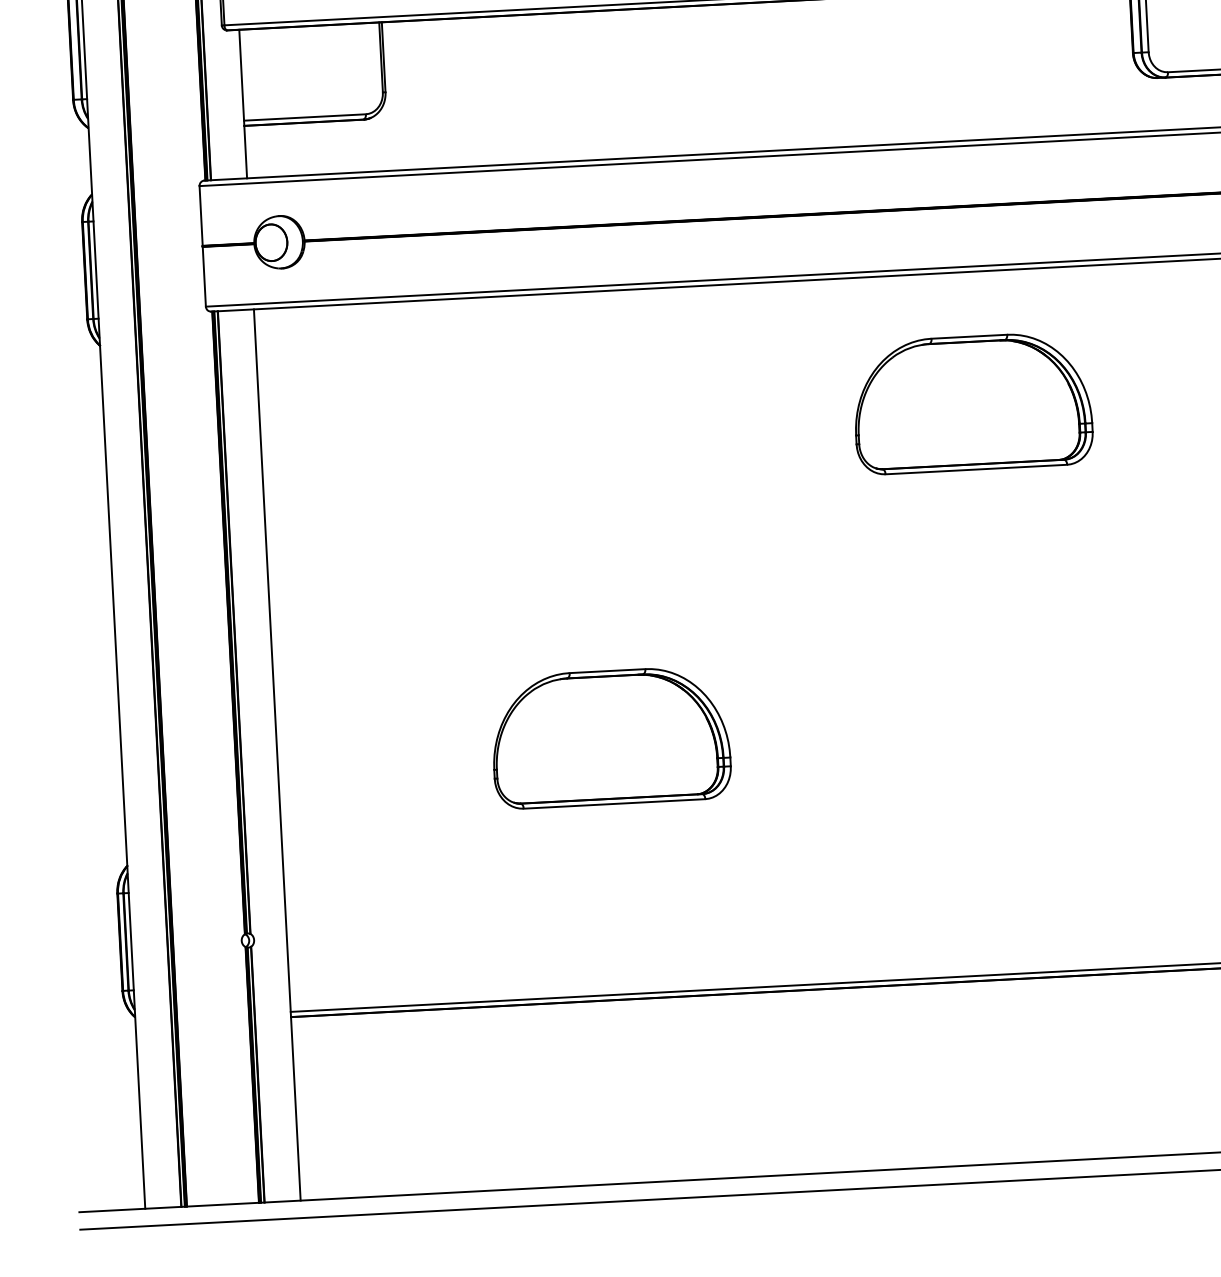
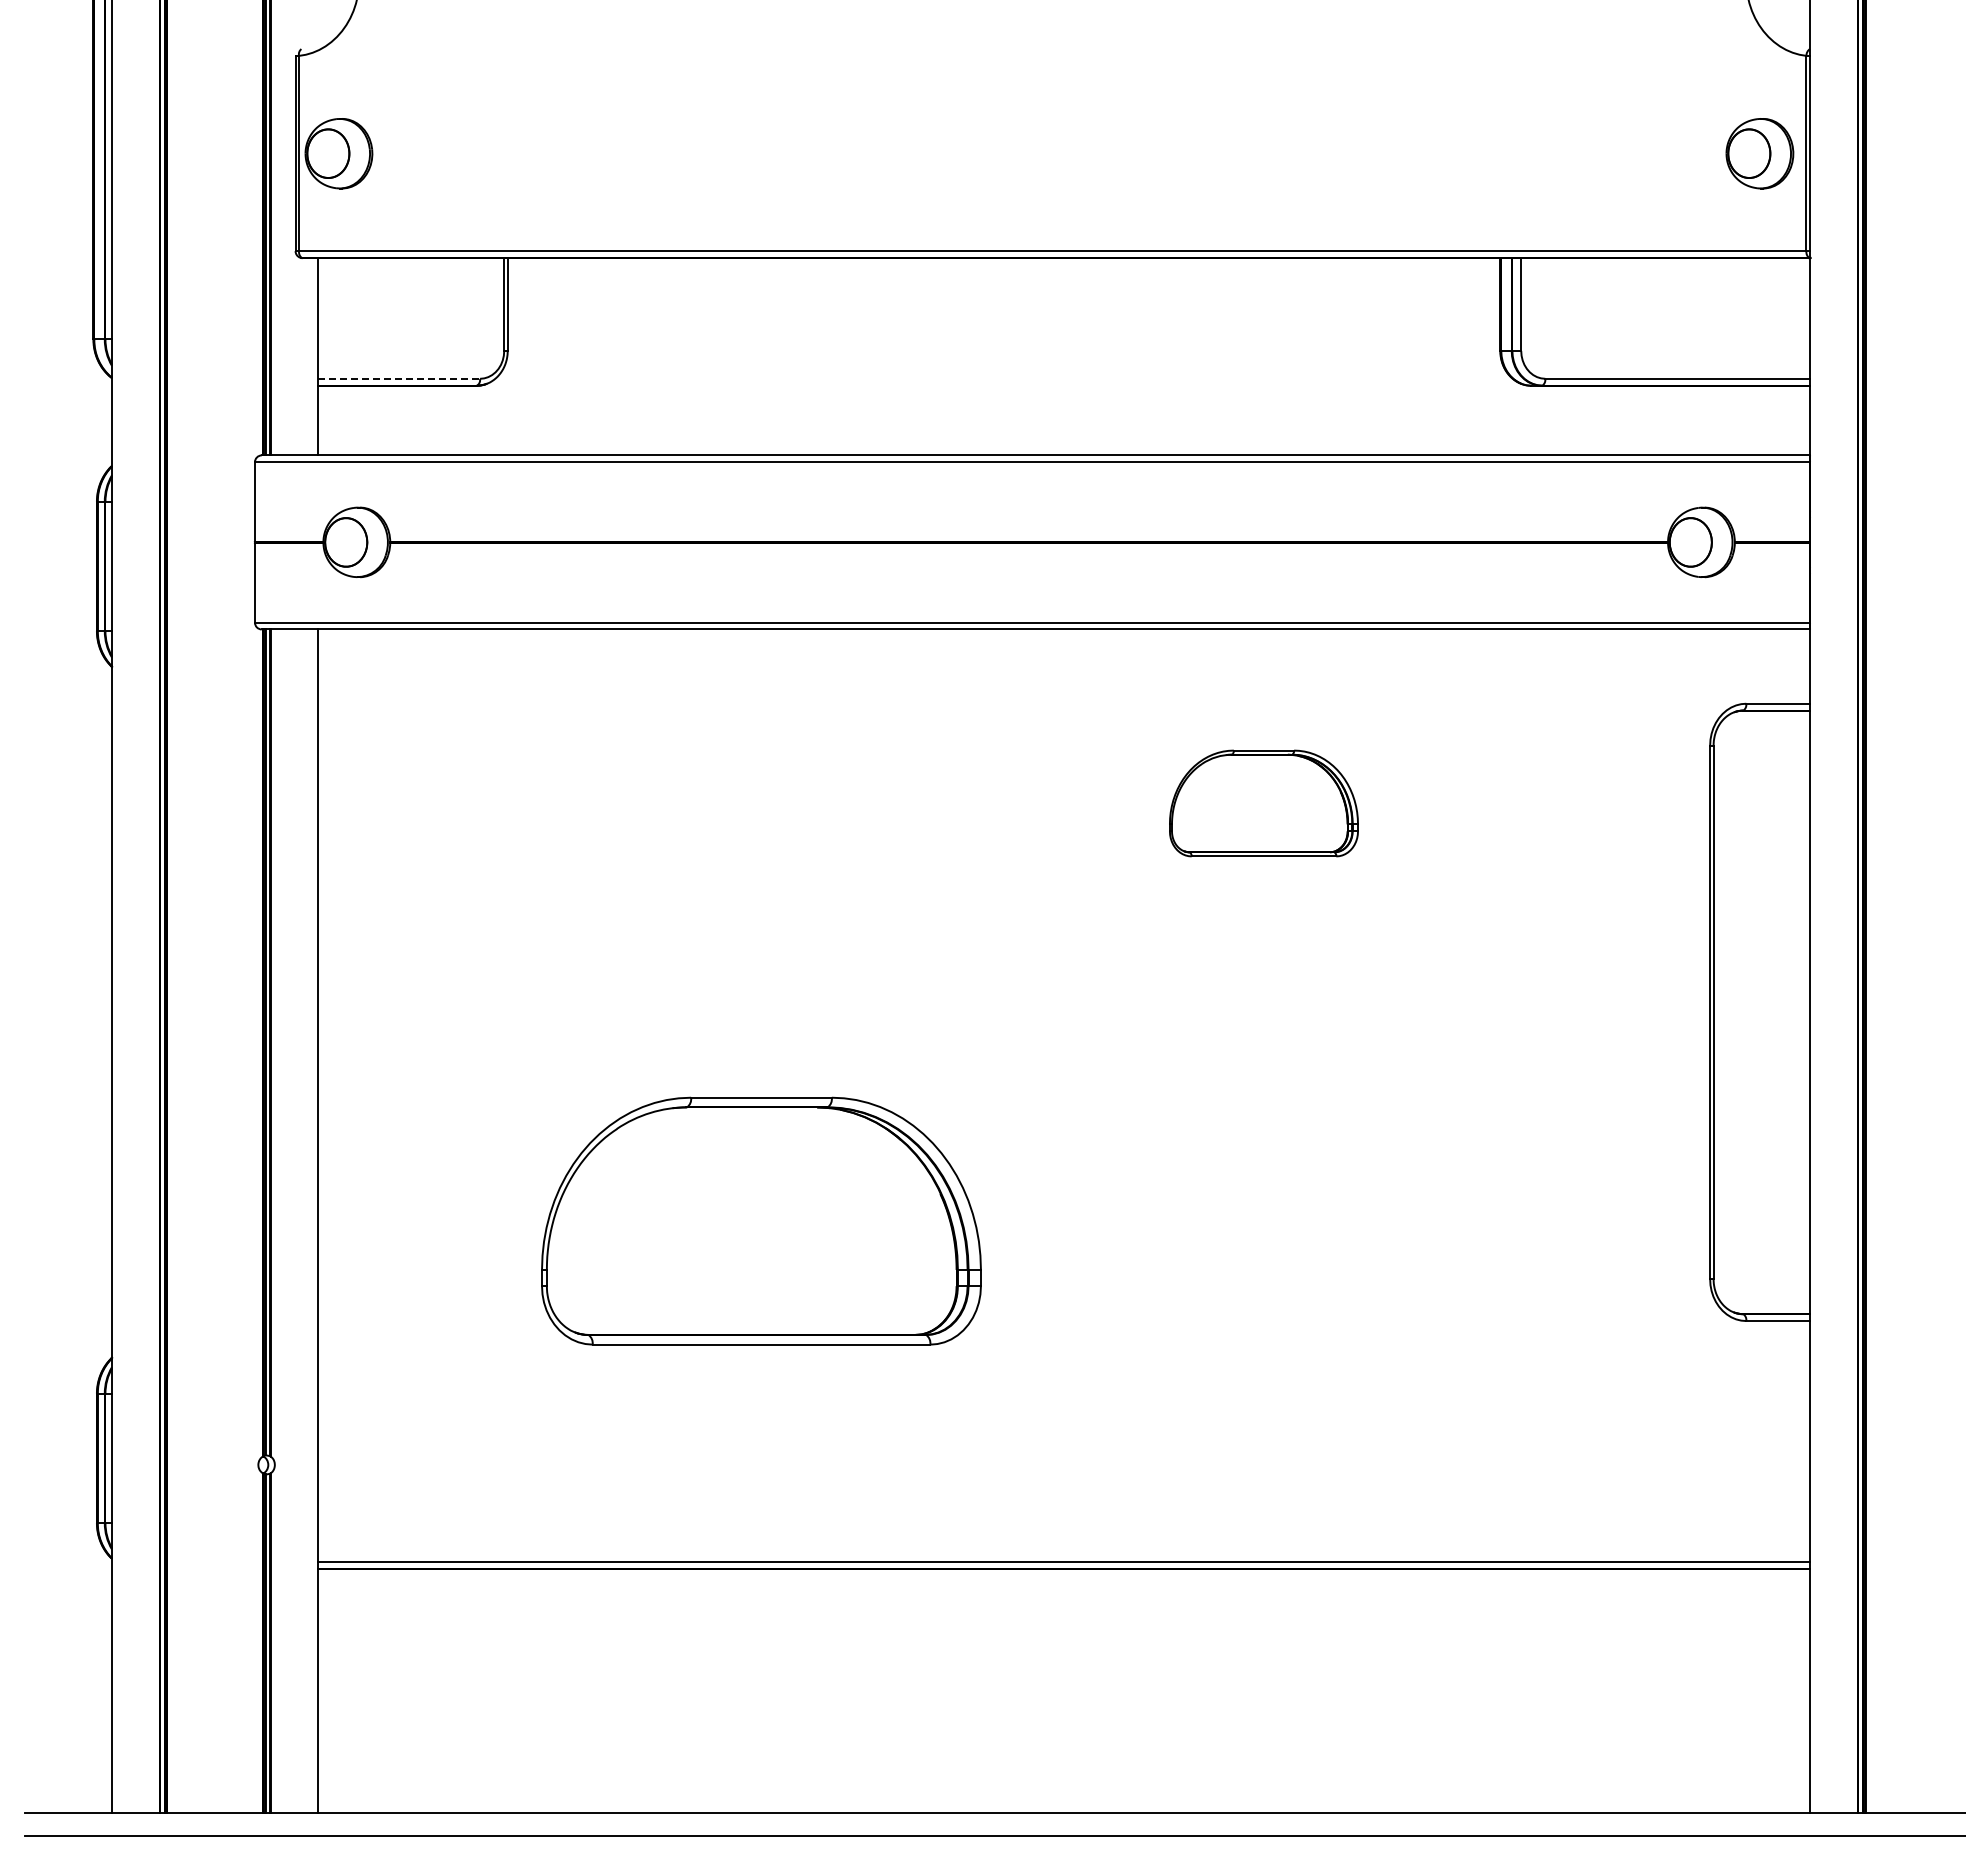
line: (305, 117) -> (399, 378), solid -> dashed
part: (972, 403) -> (1263, 803), size x0.6
part: (610, 737) -> (761, 1221), size x1.4

